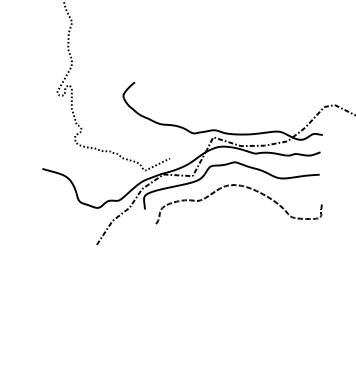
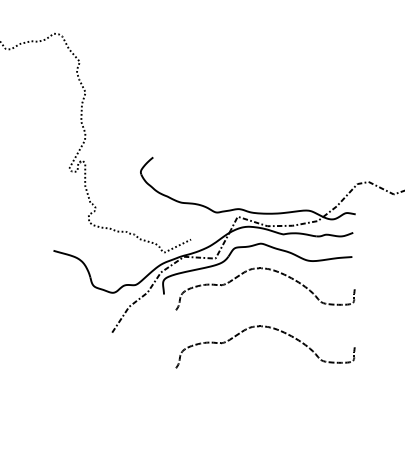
curve: (242, 241) -> (269, 328), added

